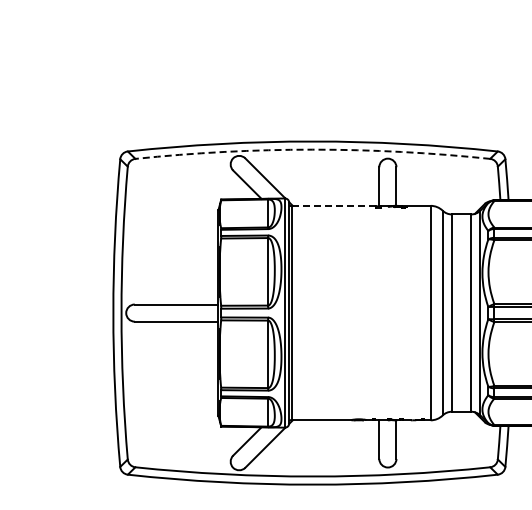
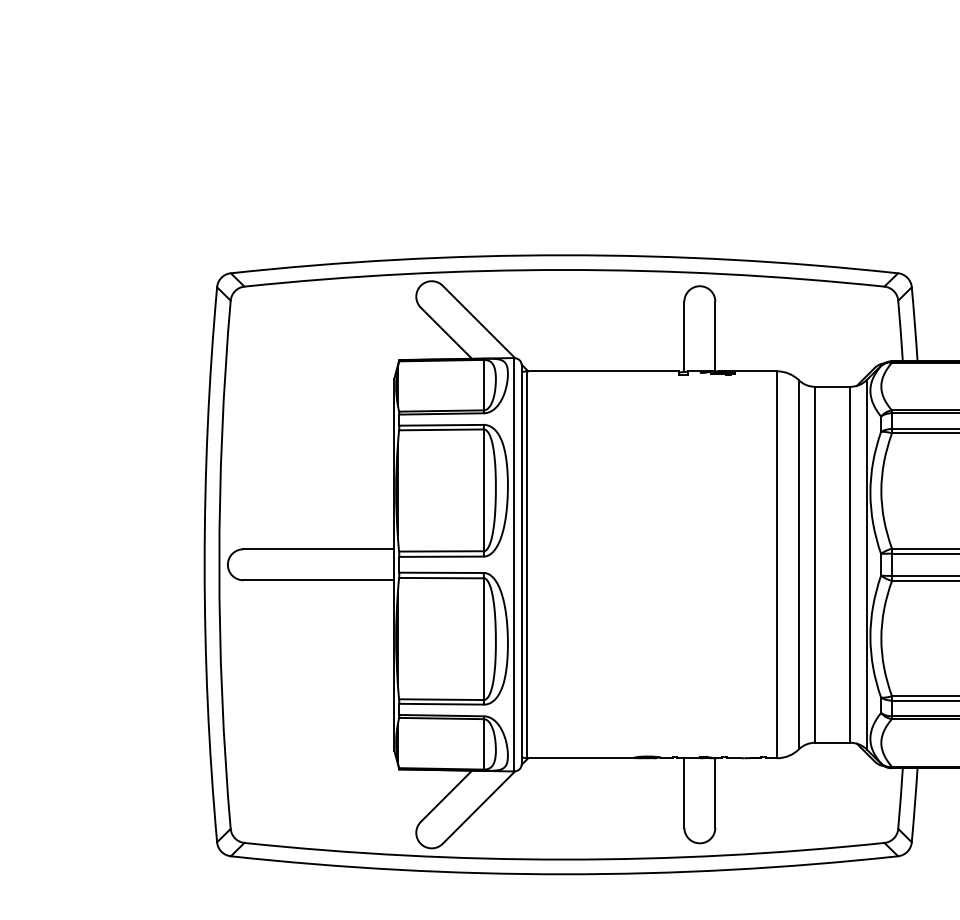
arc: (312, 149) -> (563, 269), dashed -> solid
line: (334, 205) -> (603, 370), dashed -> solid

